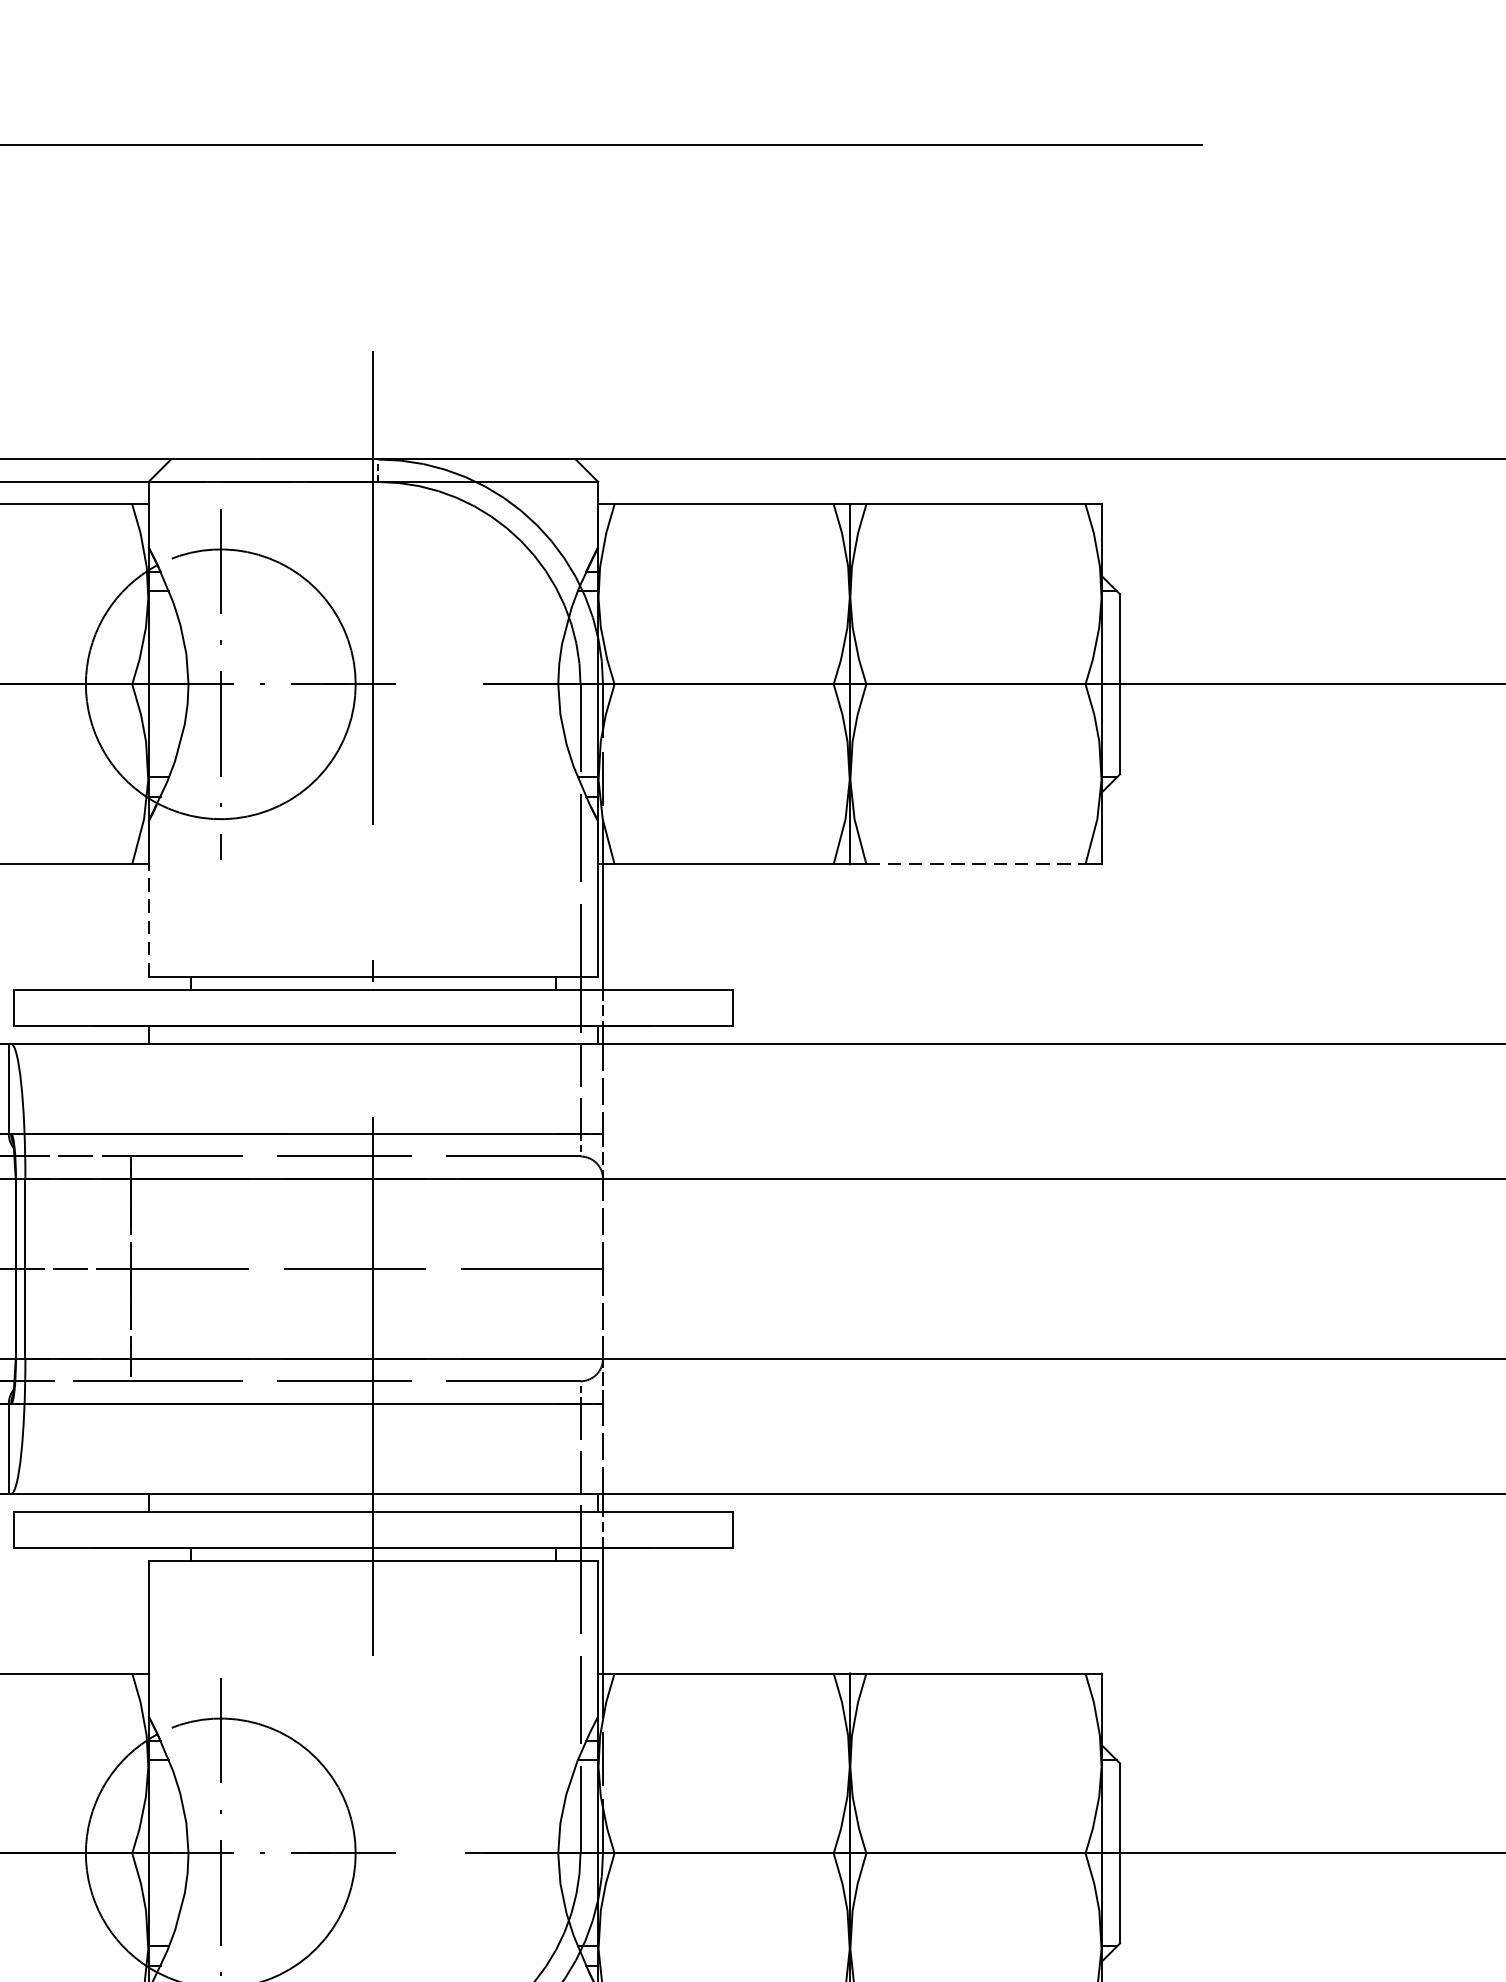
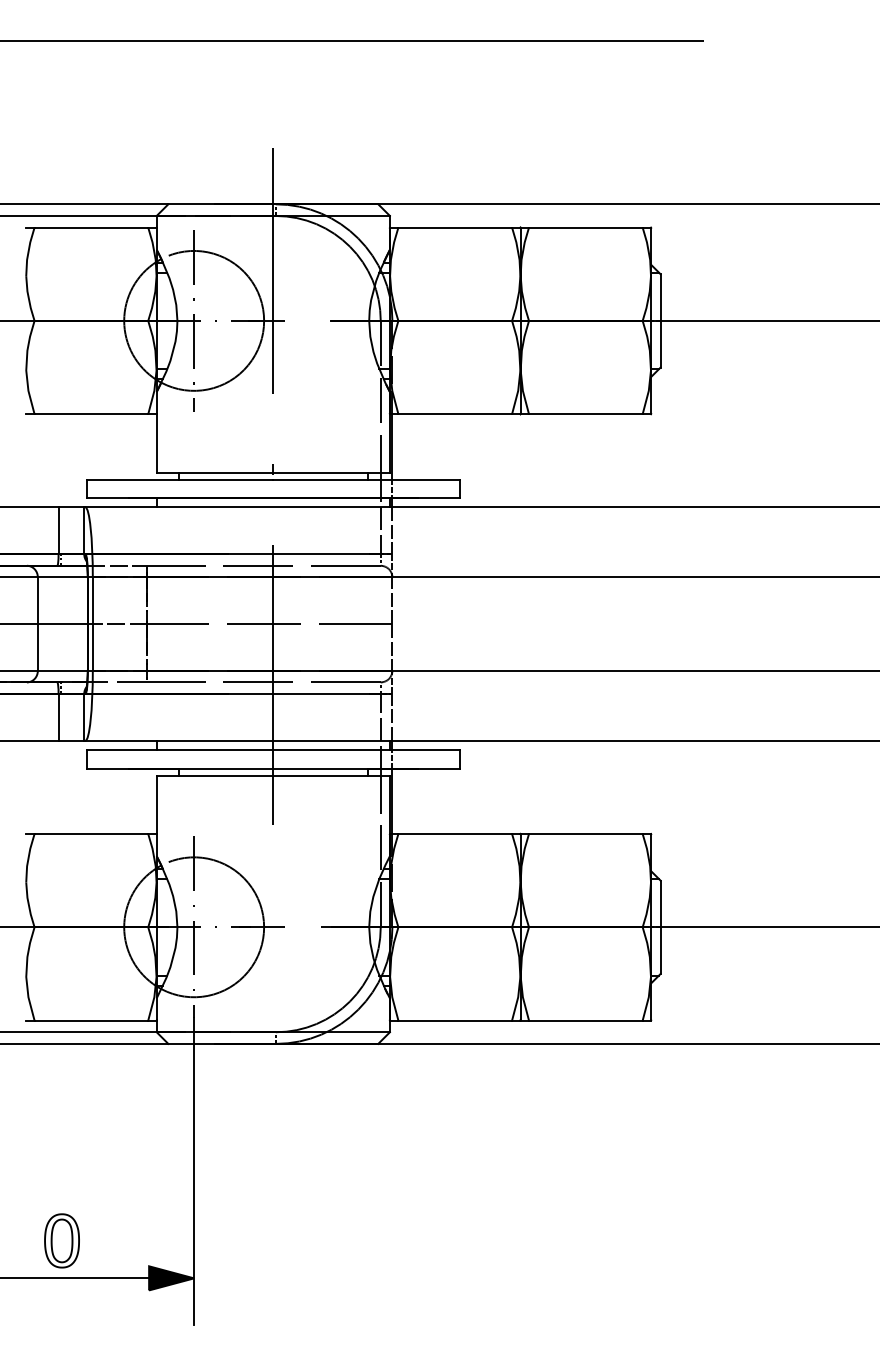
line: (975, 864) -> (585, 414), dashed -> solid
line: (148, 918) -> (156, 442), dashed -> solid

